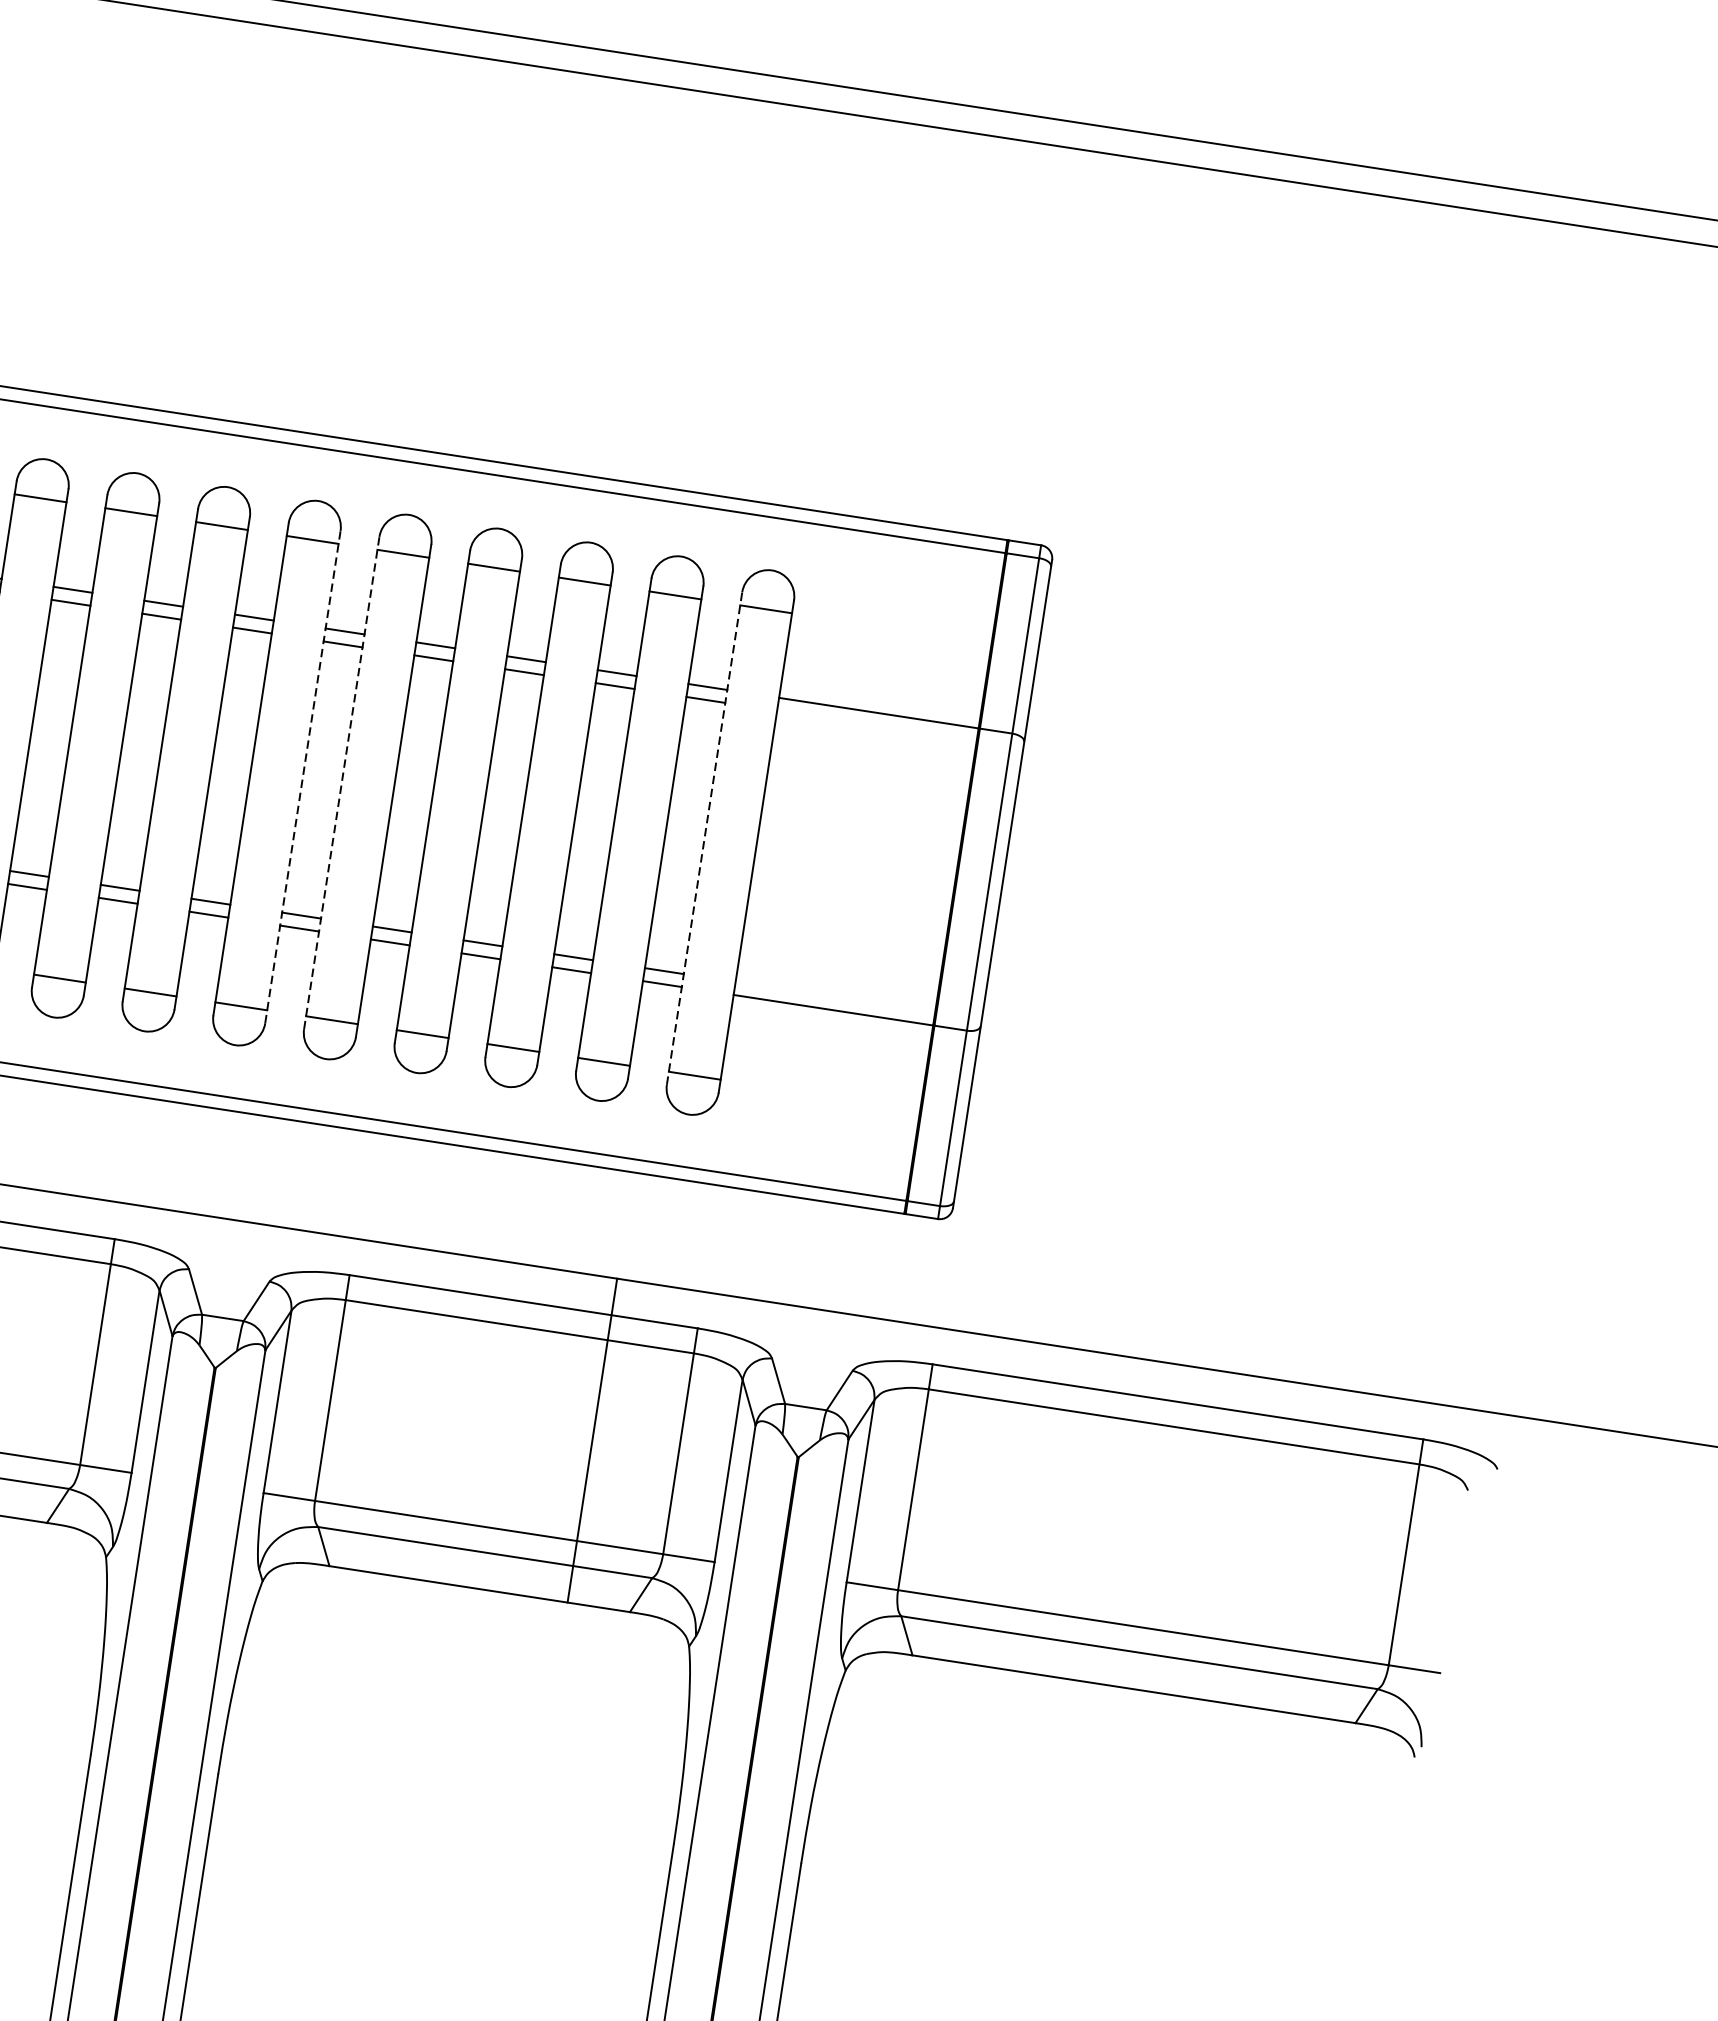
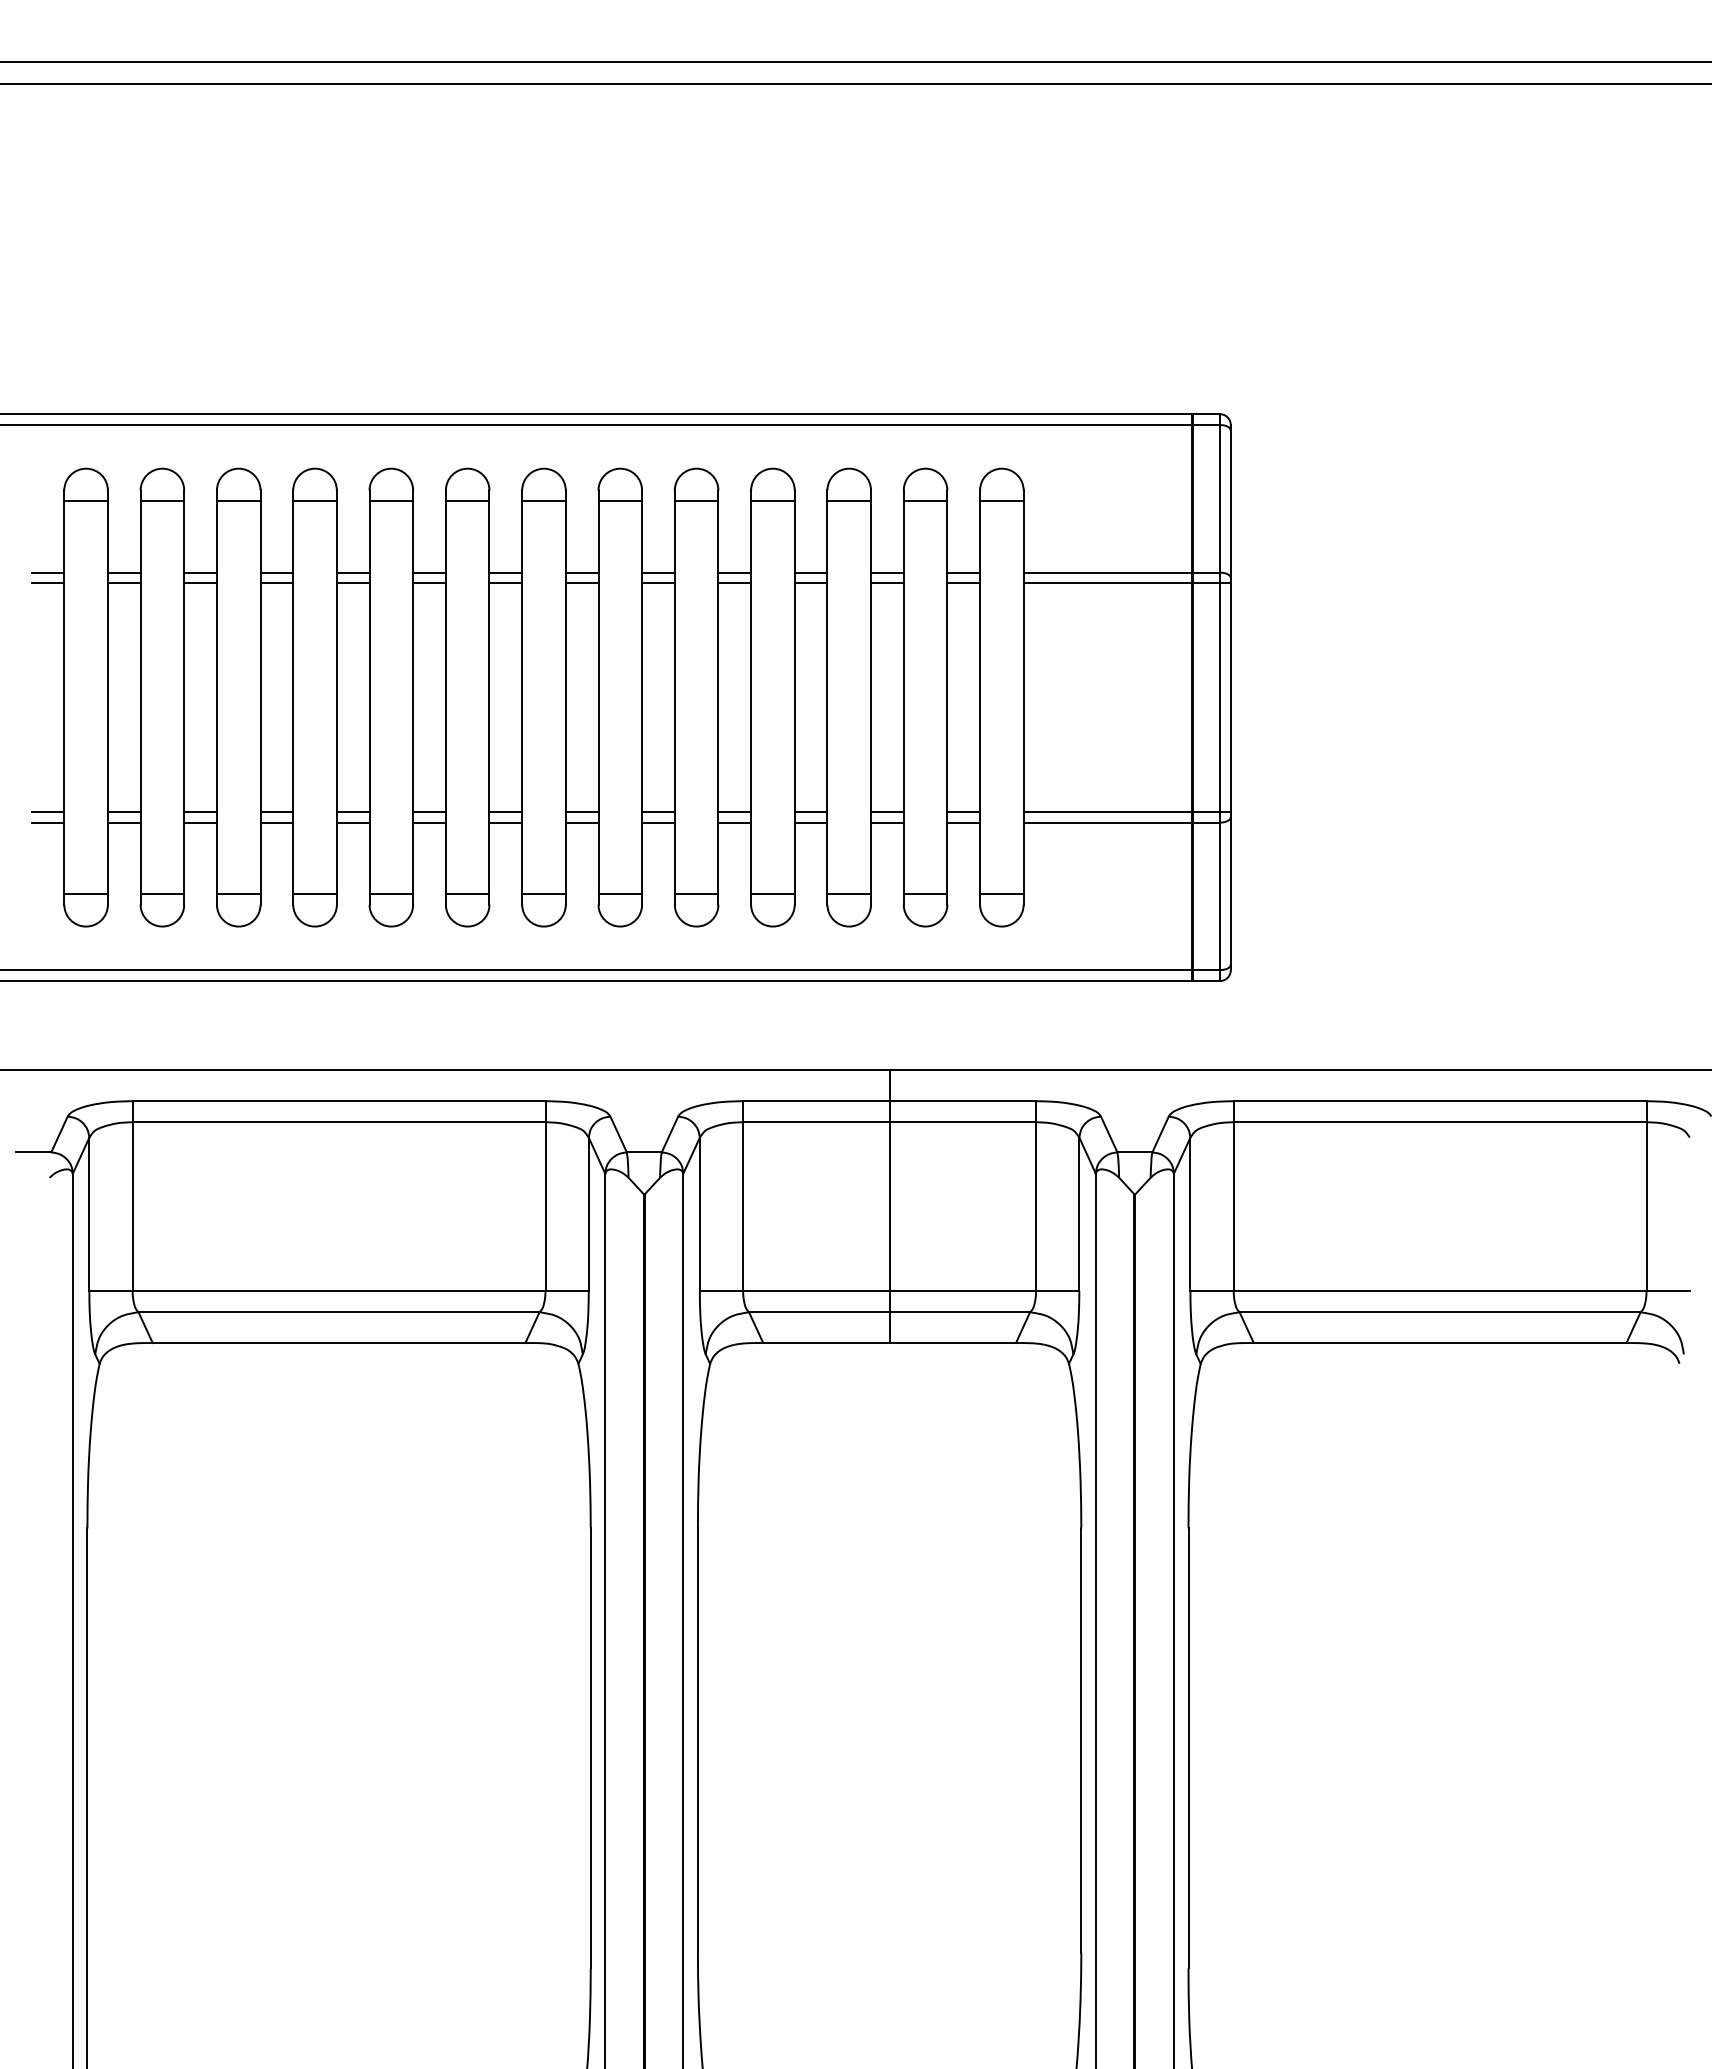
line: (899, 729) -> (1126, 583), added
line: (303, 777) -> (642, 697), dashed -> solid
line: (341, 782) -> (674, 697), dashed -> solid
line: (705, 838) -> (980, 697), dashed -> solid
line: (857, 1000) -> (1126, 811), added
line: (592, 1440) -> (889, 1206), moved

